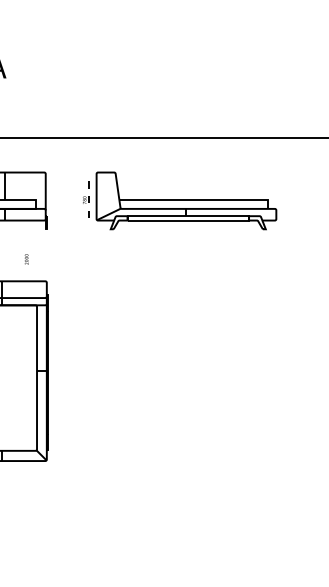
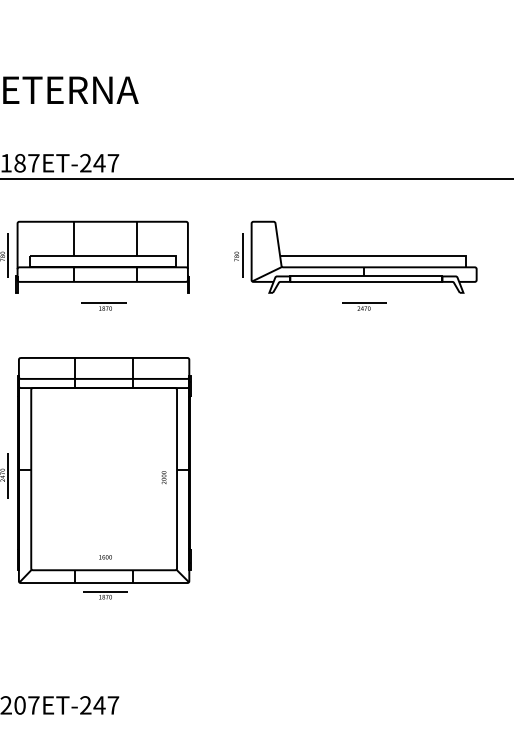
line: (89, 199) -> (242, 255), dashed -> solid
part: (186, 240) -> (364, 306), added
text: (26, 259) -> (163, 477), moved

